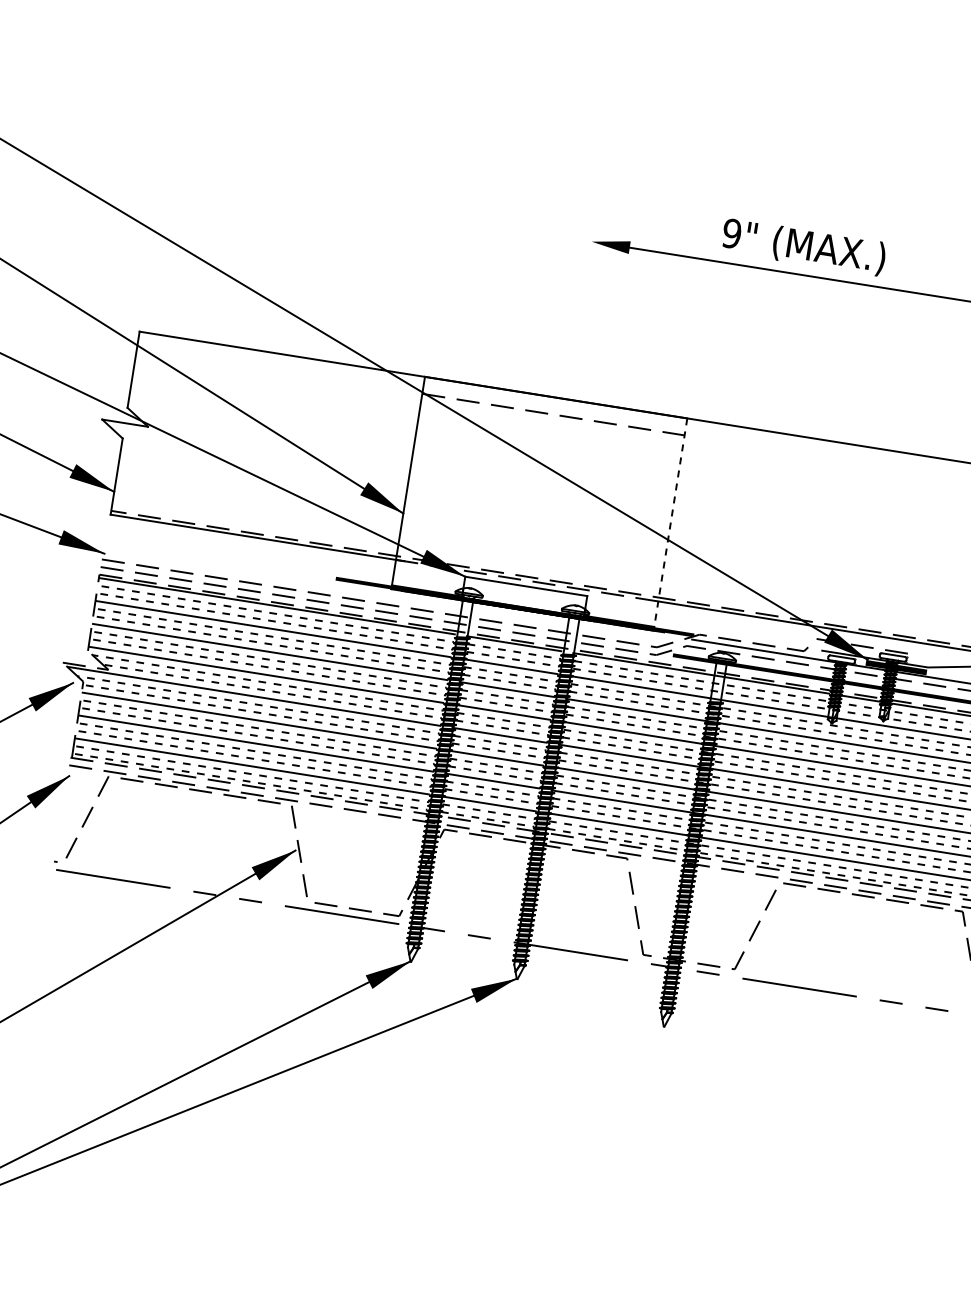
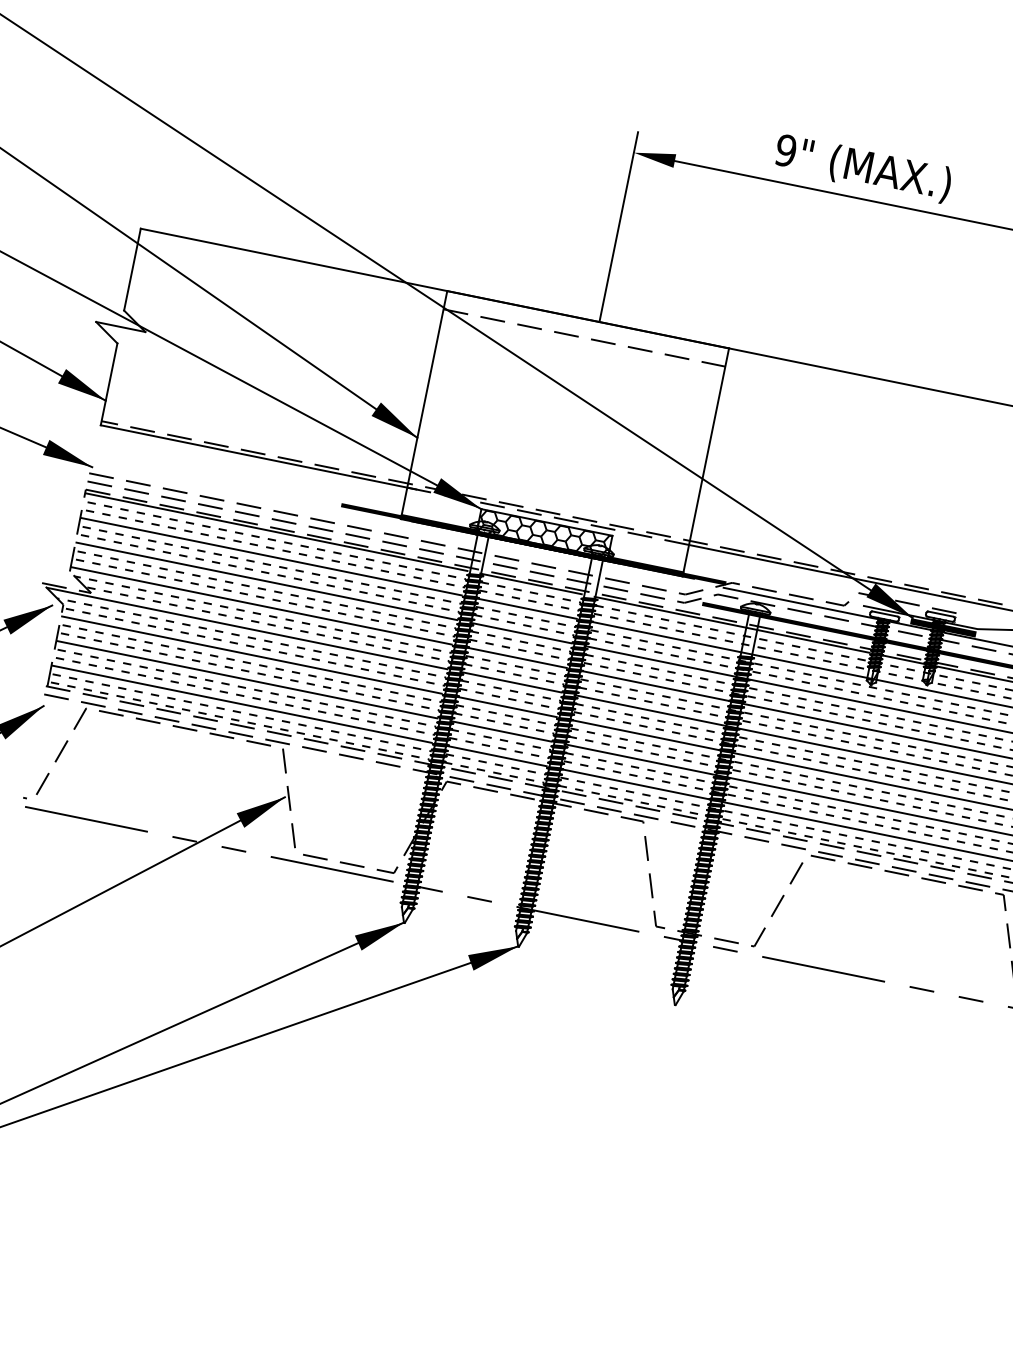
line: (580, 310) -> (618, 226), added
line: (670, 525) -> (705, 463), dashed -> solid
hatch: (524, 597) -> (544, 534), added

